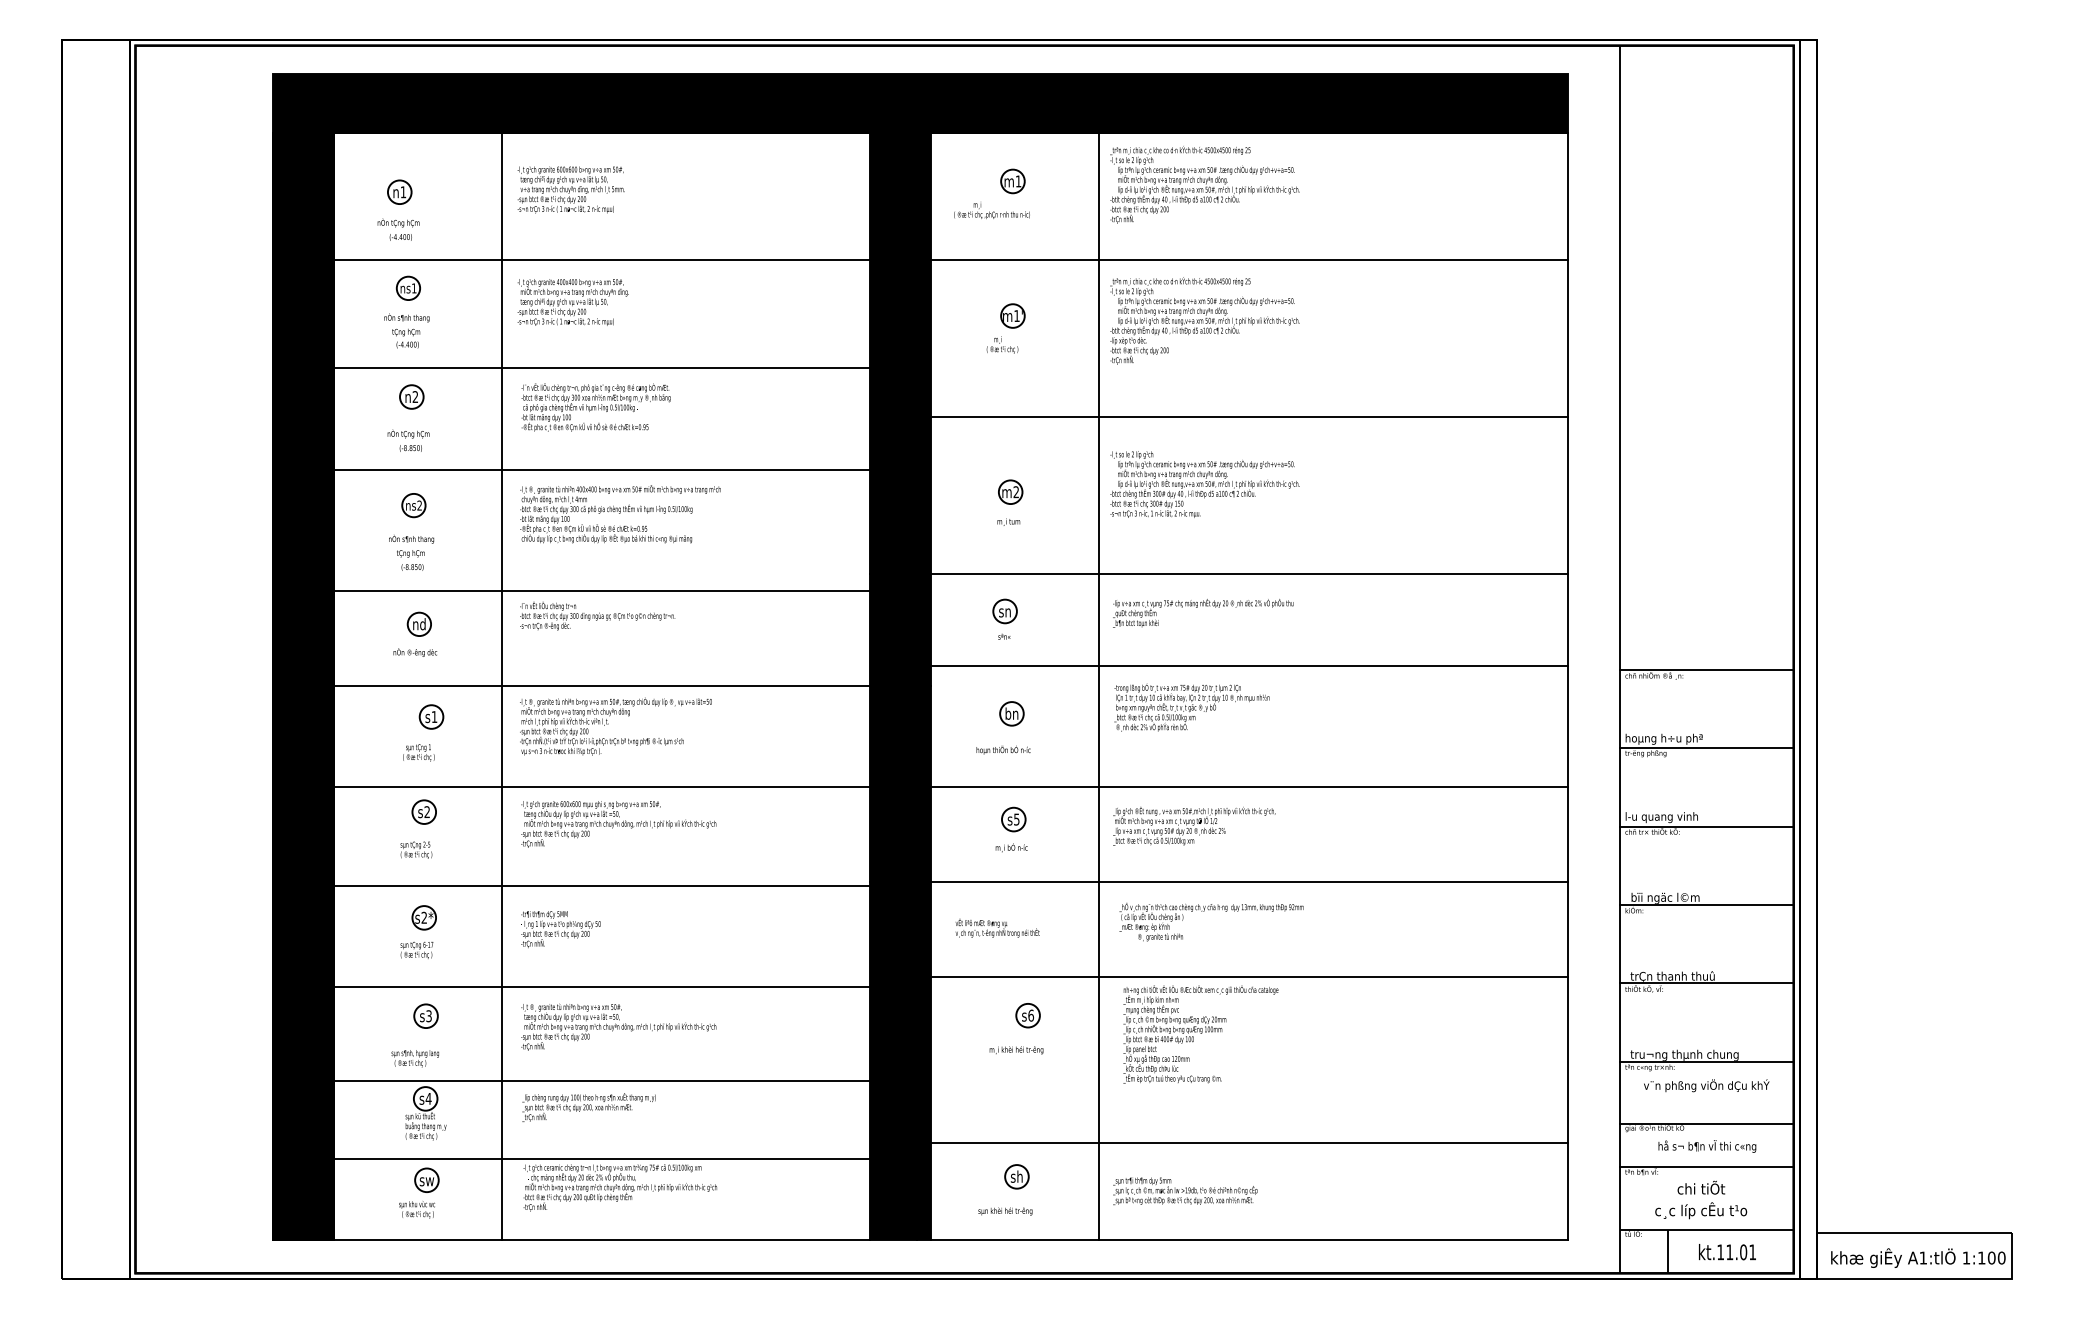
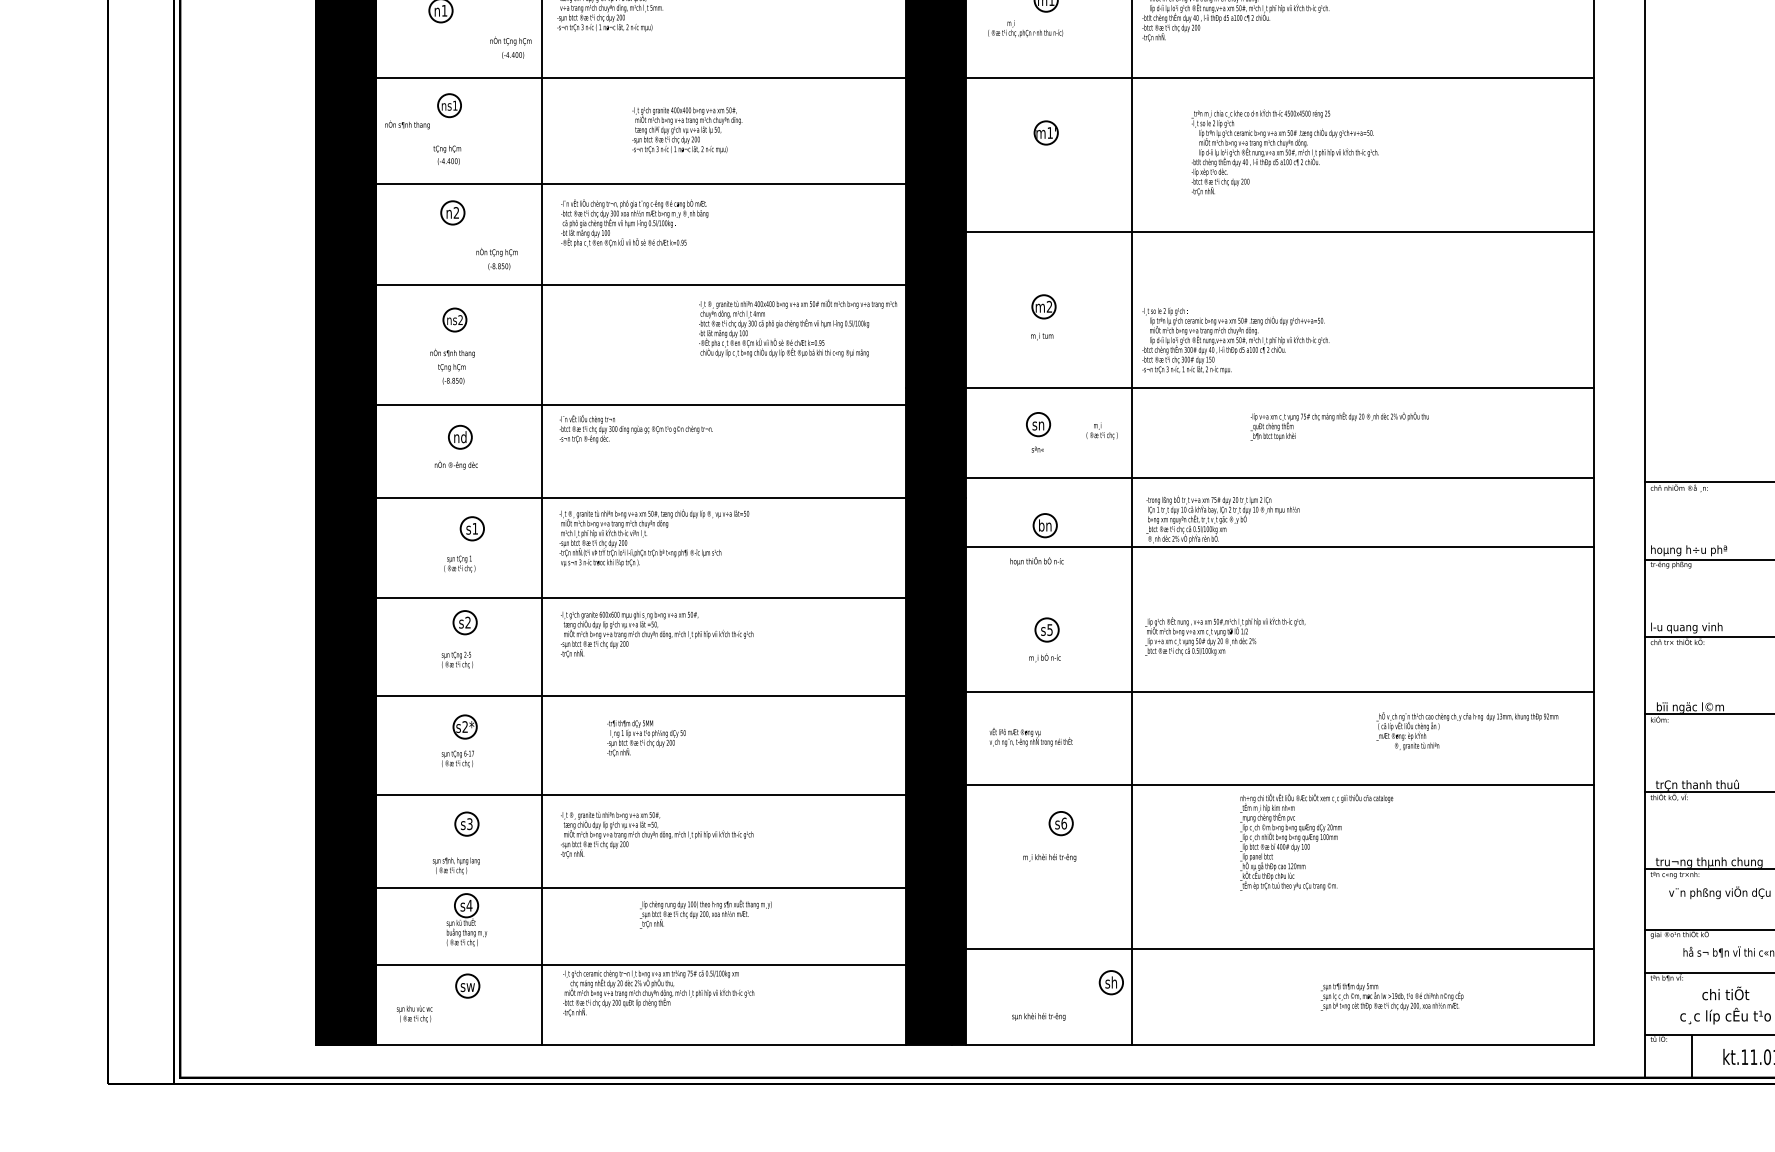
text: (398, 229) -> (510, 47), moved
text: (572, 302) -> (686, 130), moved
text: (406, 317) -> (407, 124), moved
text: (1204, 320) -> (1284, 152), moved
text: (1002, 344) -> (1102, 430), moved
text: (408, 440) -> (496, 258), moved
text: (1204, 484) -> (1235, 340), moved
text: (620, 514) -> (798, 328), moved
text: (1203, 613) -> (1339, 426), moved
line: (1249, 787) -> (1279, 547), moved
text: (1211, 922) -> (1467, 731), moved
text: (560, 929) -> (646, 738), moved
text: (1200, 1034) -> (1316, 842), moved
text: (588, 1107) -> (705, 914), moved
part: (1016, 1176) -> (1110, 982), moved
text: (1185, 1191) -> (1392, 997), moved
text: (416, 1209) -> (414, 1013), moved

